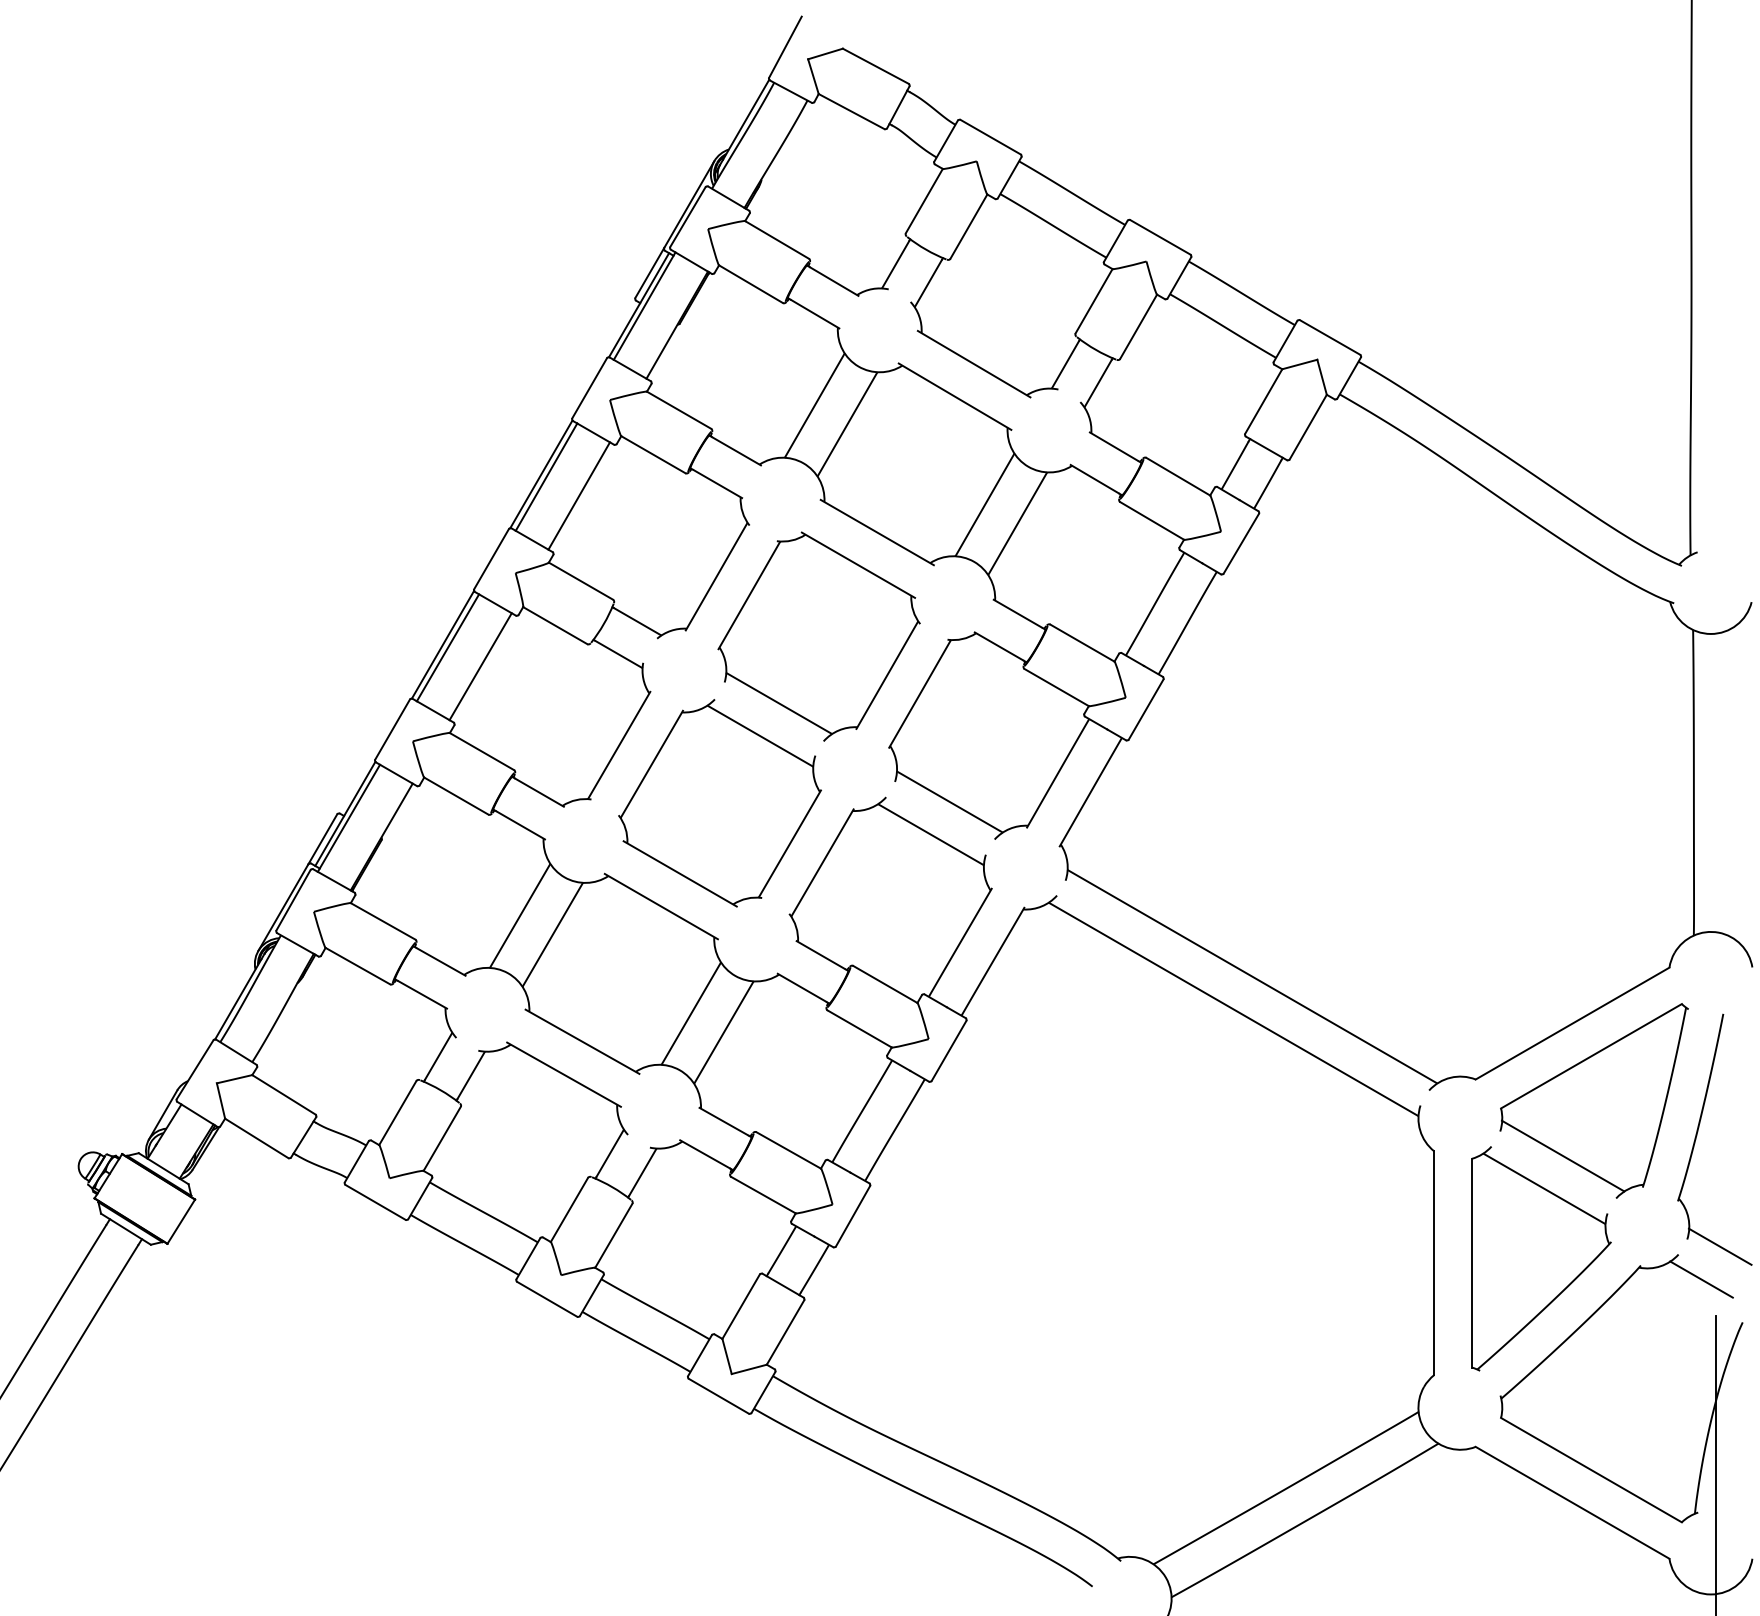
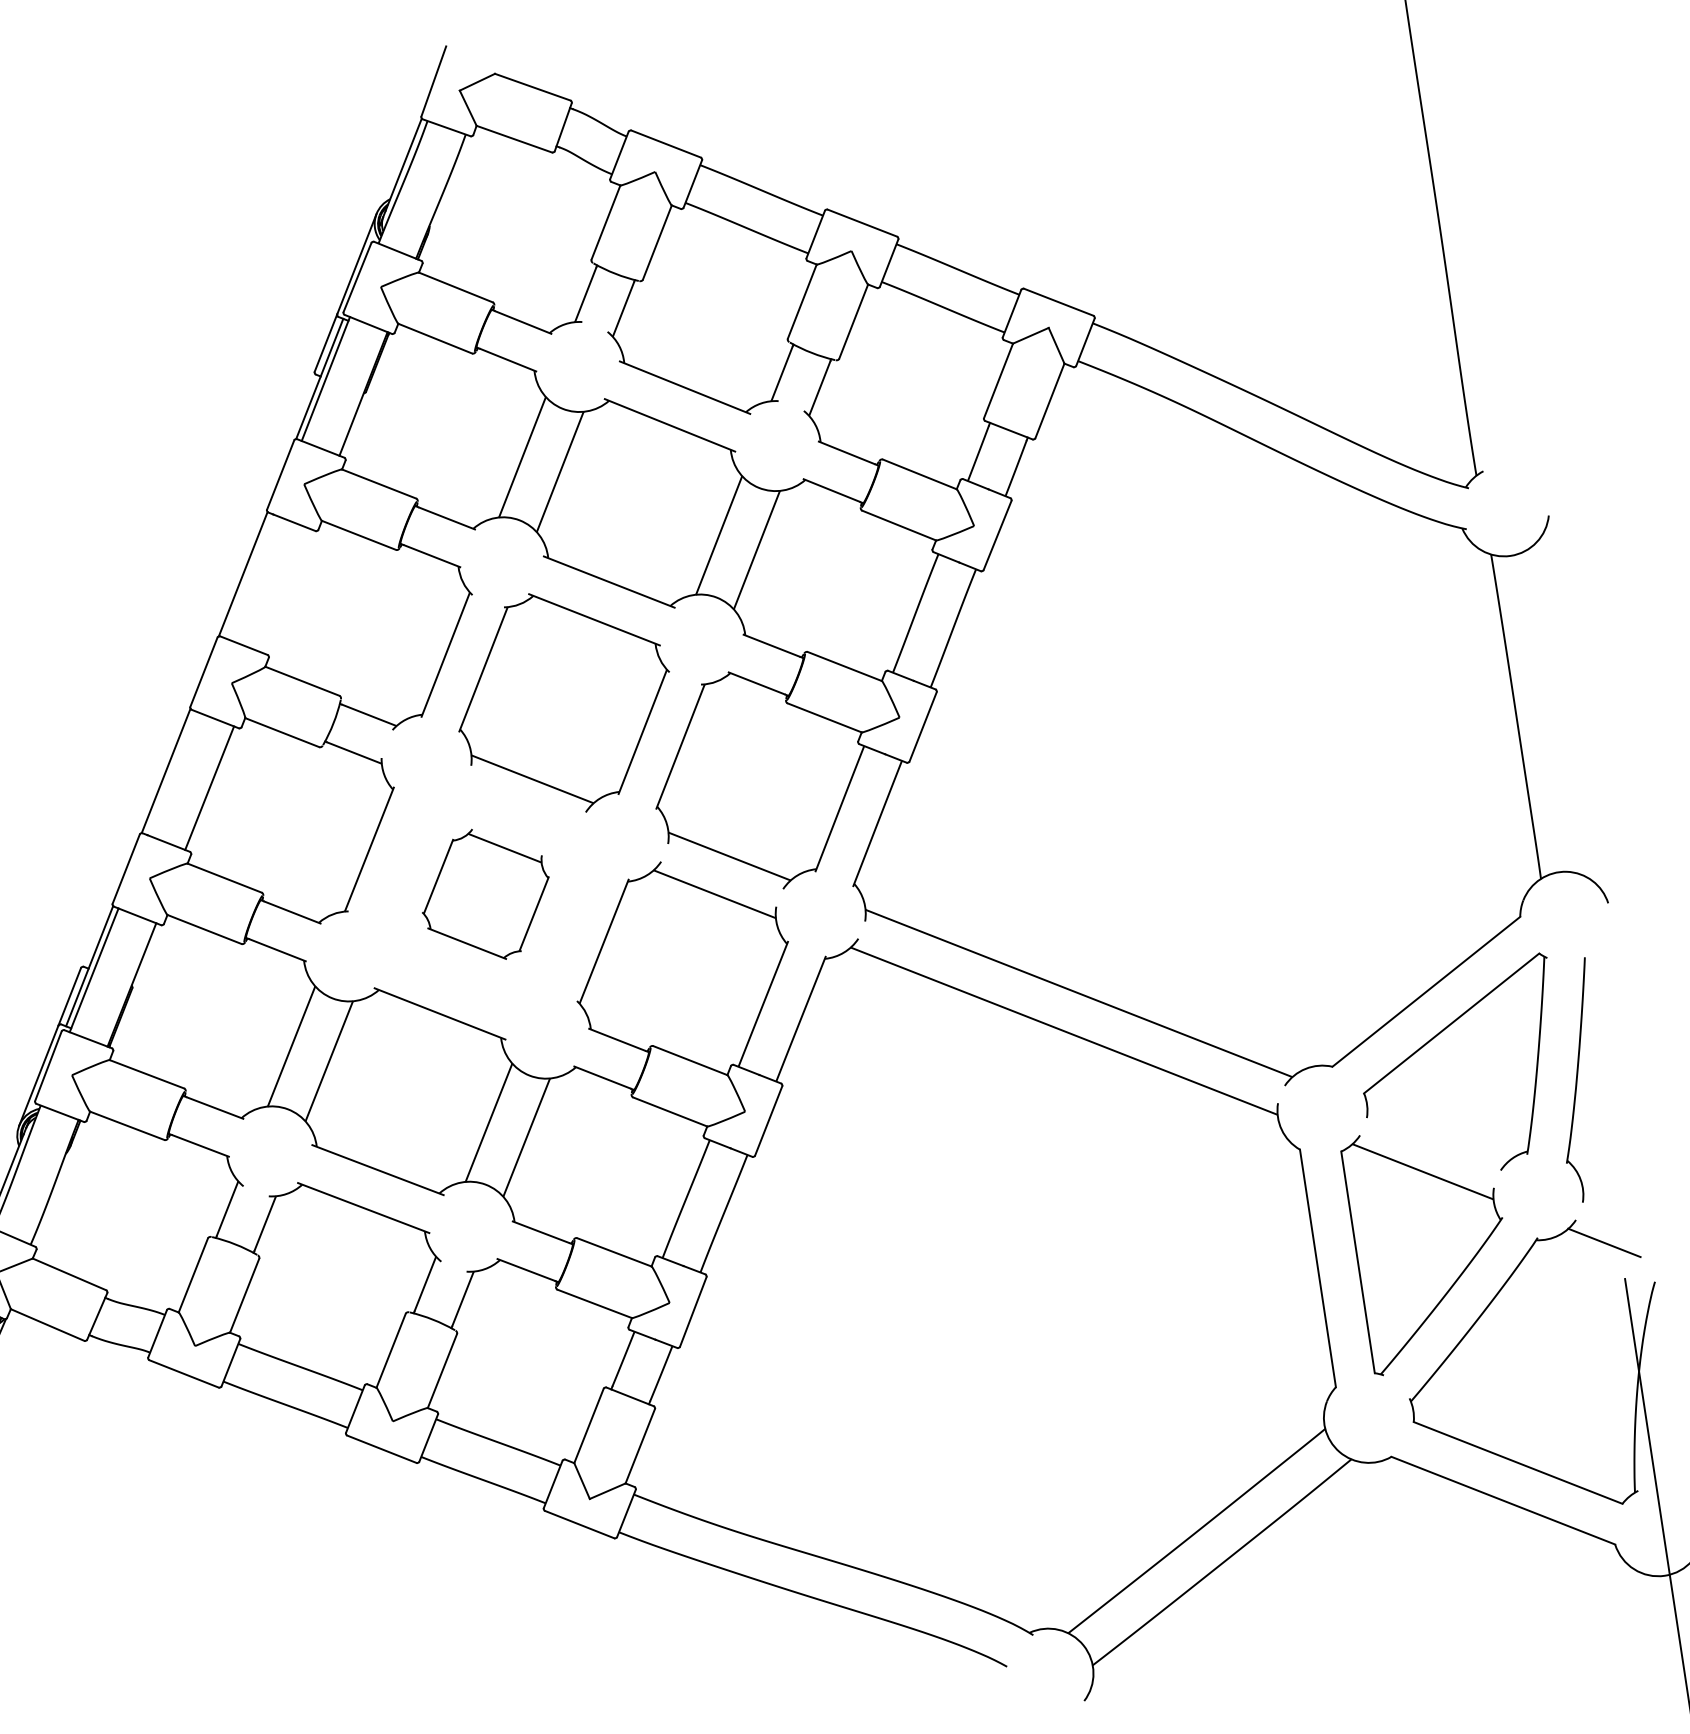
line: (546, 476) -> (249, 575), removed
line: (579, 495) -> (287, 590), removed
line: (447, 647) -> (171, 773), removed
part: (719, 803) -> (485, 895), size x0.6
line: (1562, 1155) -> (1436, 1133), removed
line: (1719, 1246) -> (1618, 1204), removed

